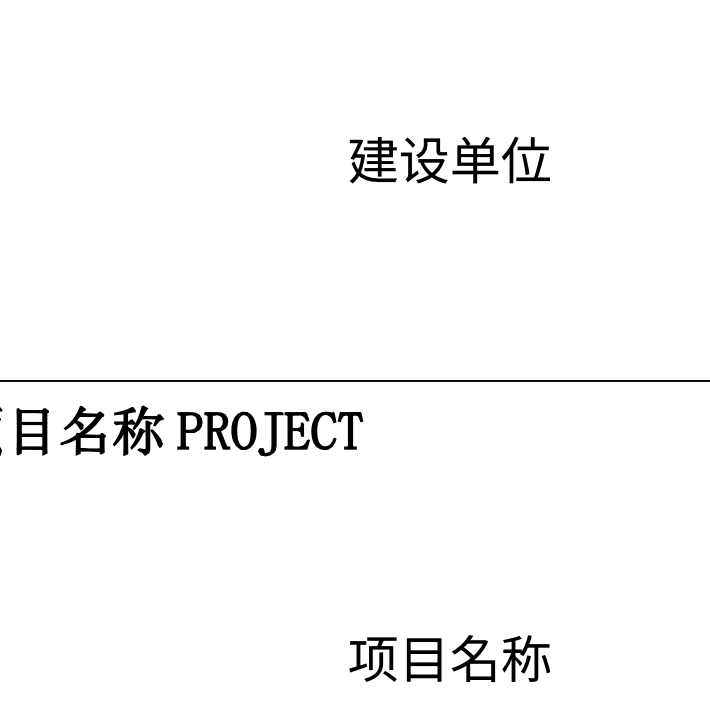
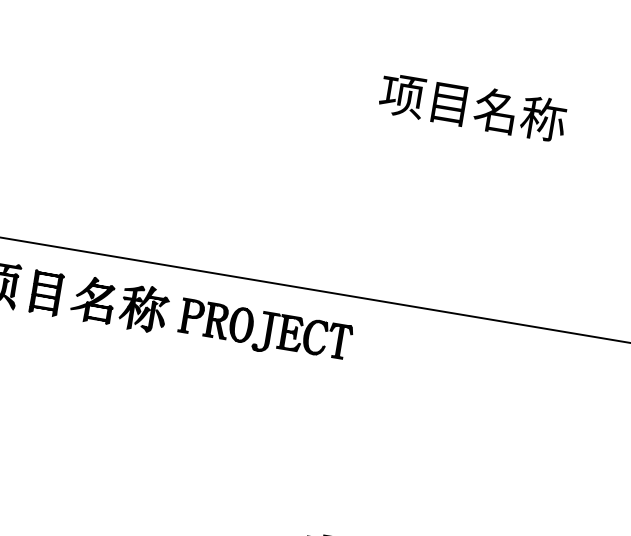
text: (449, 159) -> (472, 106), 建设单位 -> 项目名称

